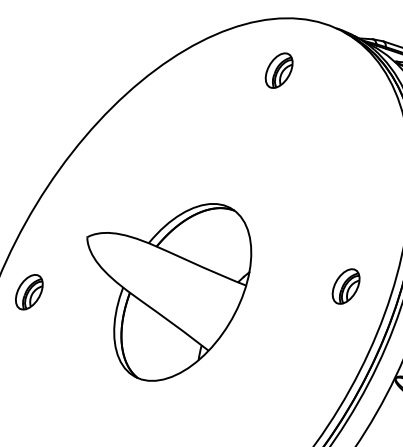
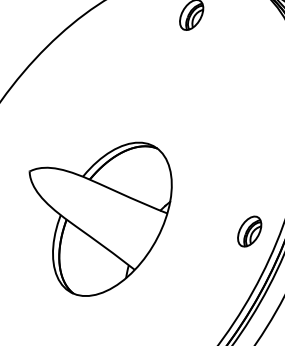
part: (345, 286) -> (249, 231), moved
part: (169, 292) -> (100, 219), moved

